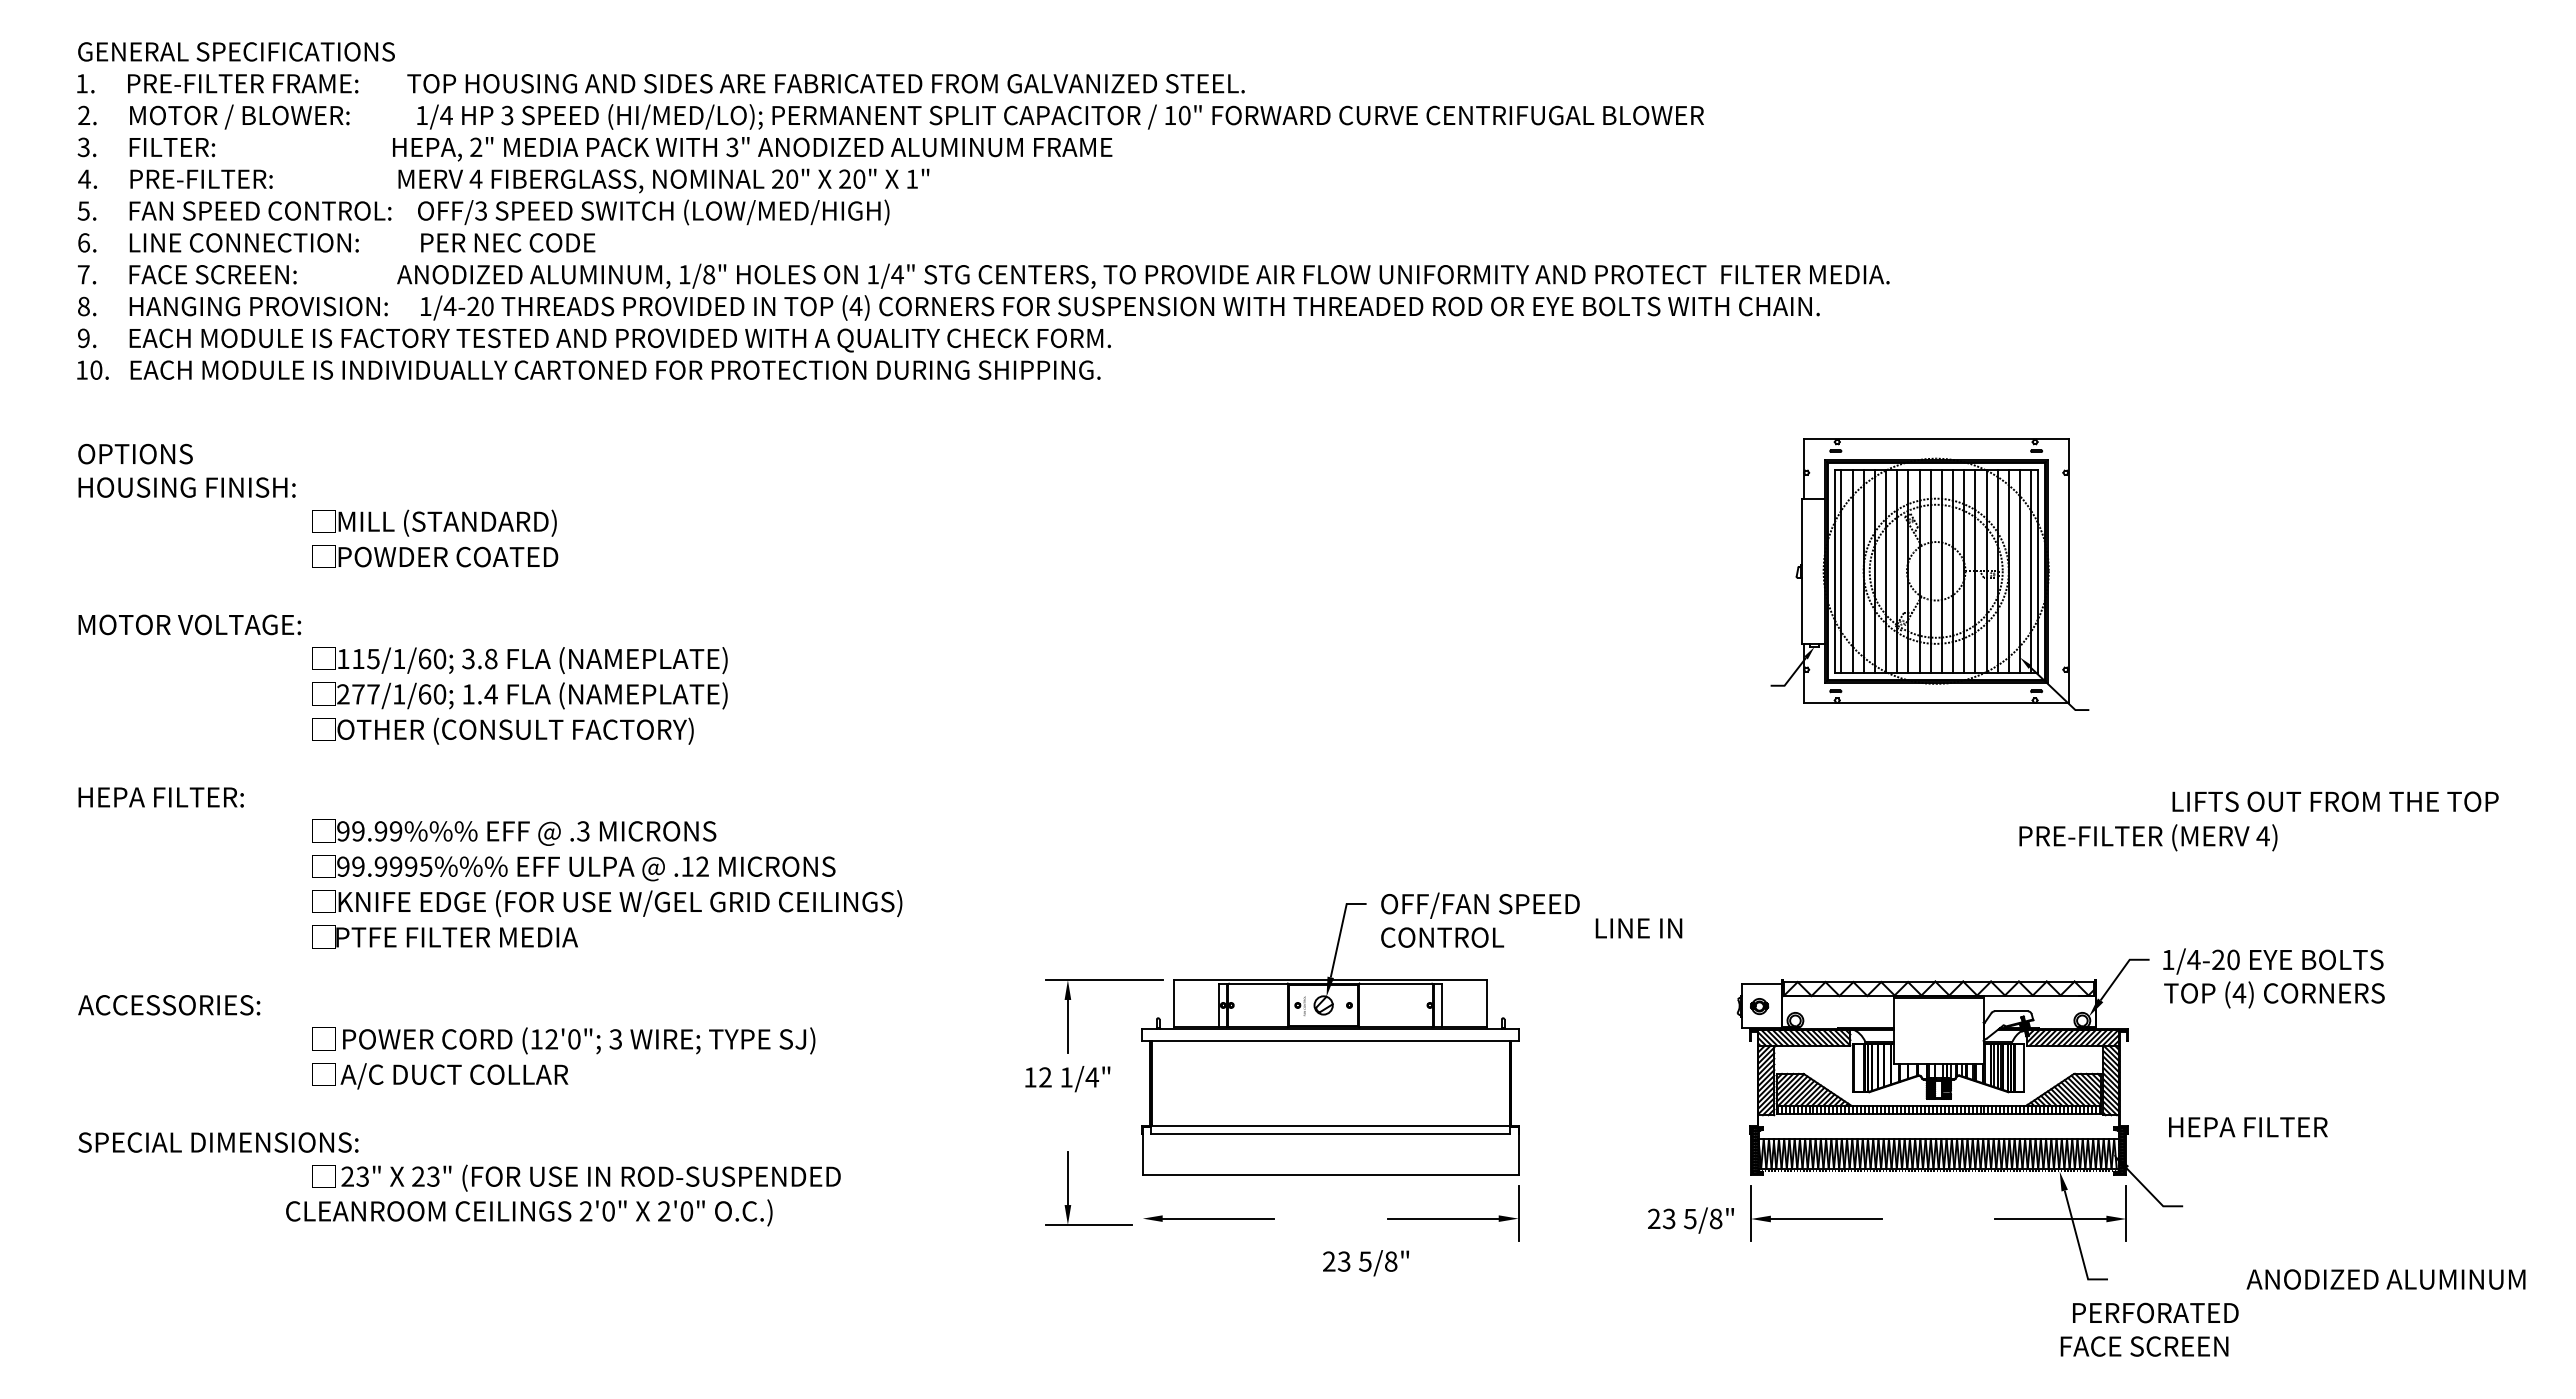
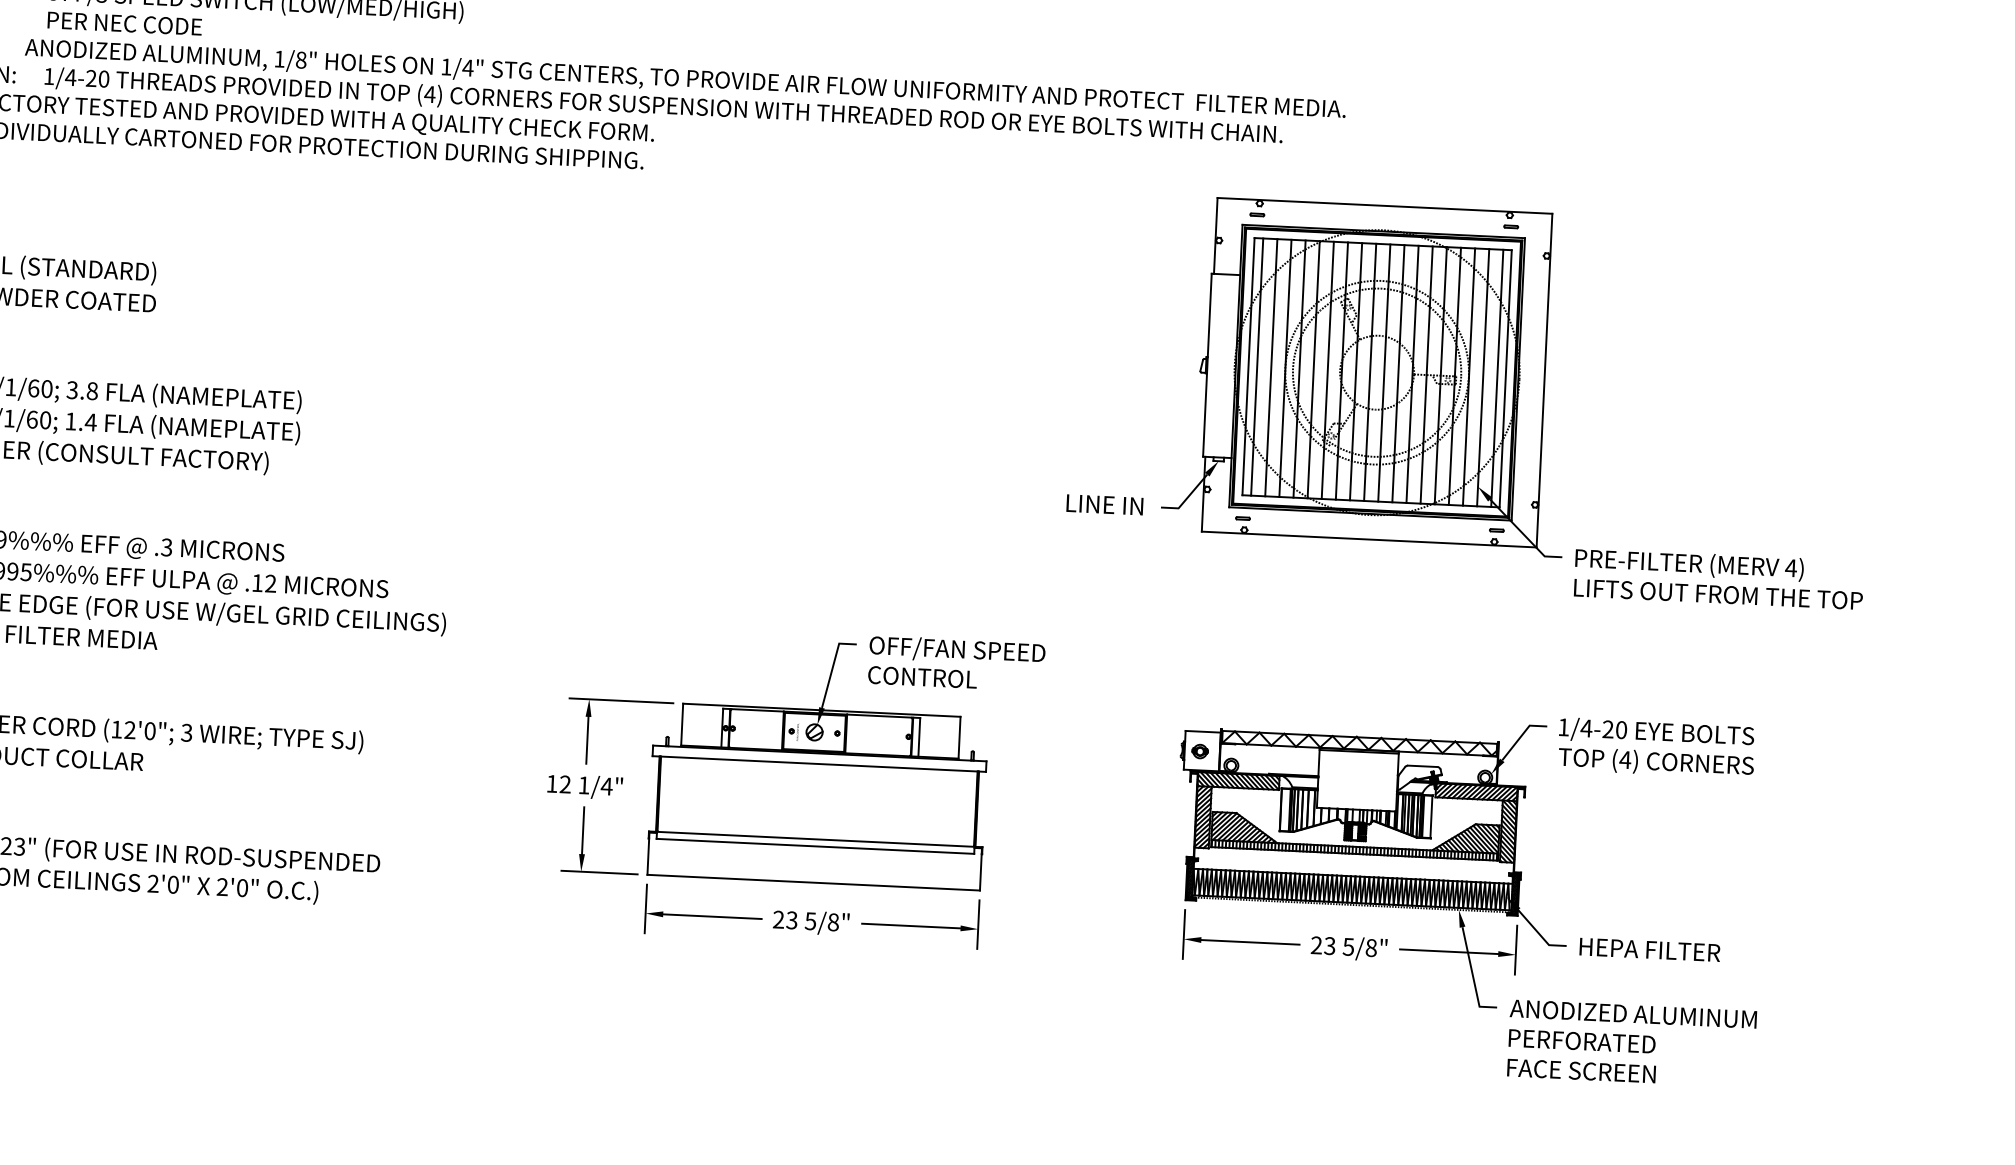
part: (1929, 574) -> (1368, 376), size x1.43
text: (2148, 837) -> (1689, 564), moved
text: (1638, 928) -> (1104, 504), moved
text: (2248, 1127) -> (1650, 950), moved
part: (1068, 1188) -> (583, 839), moved
line: (1142, 1213) -> (645, 908), added
text: (1690, 1220) -> (1348, 948), moved
text: (1365, 1263) -> (810, 922), moved
text: (2385, 1279) -> (1632, 1014), moved
text: (2155, 1312) -> (1582, 1040), moved
text: (2144, 1346) -> (1581, 1071), moved

